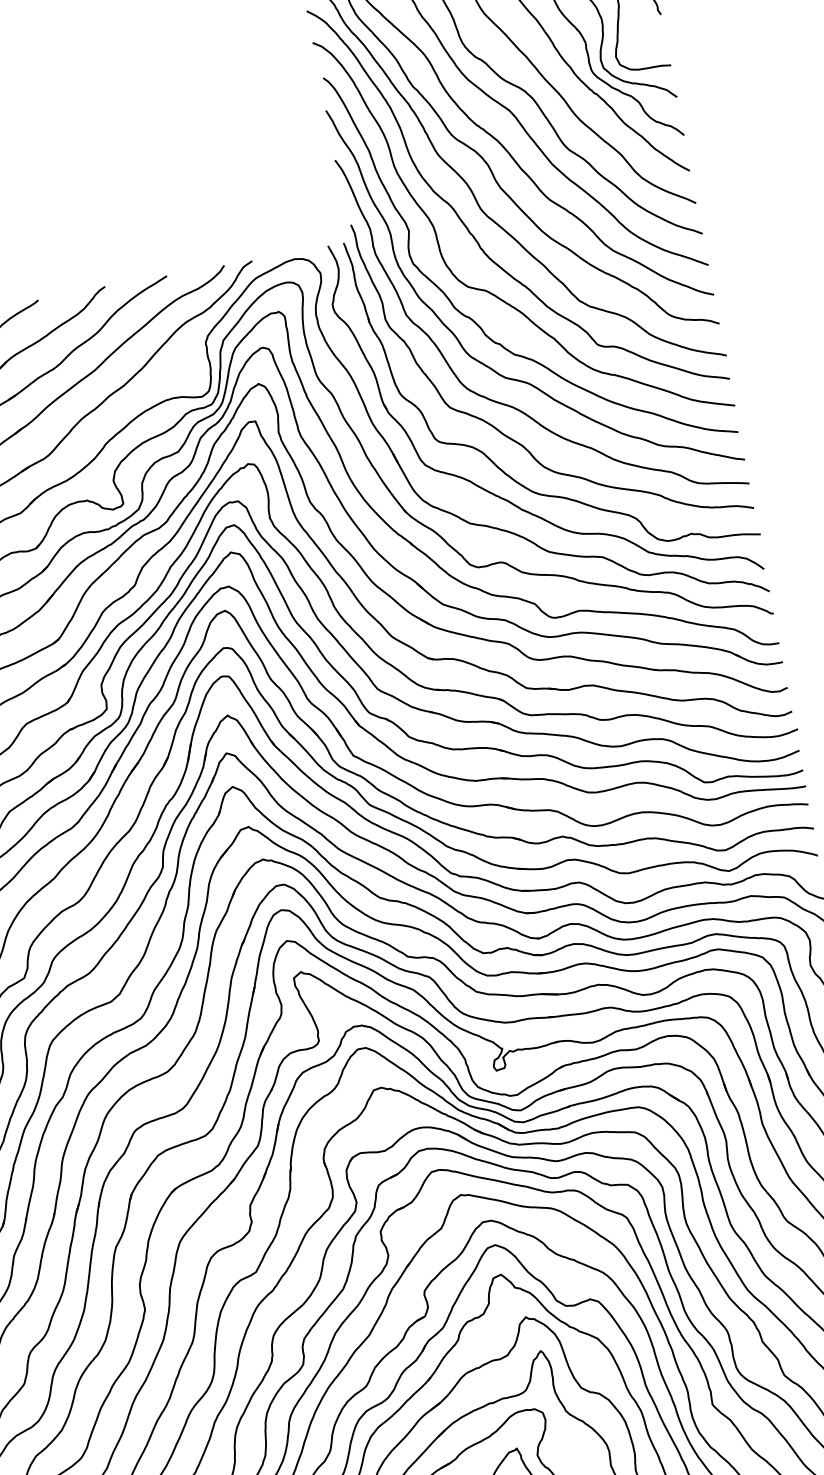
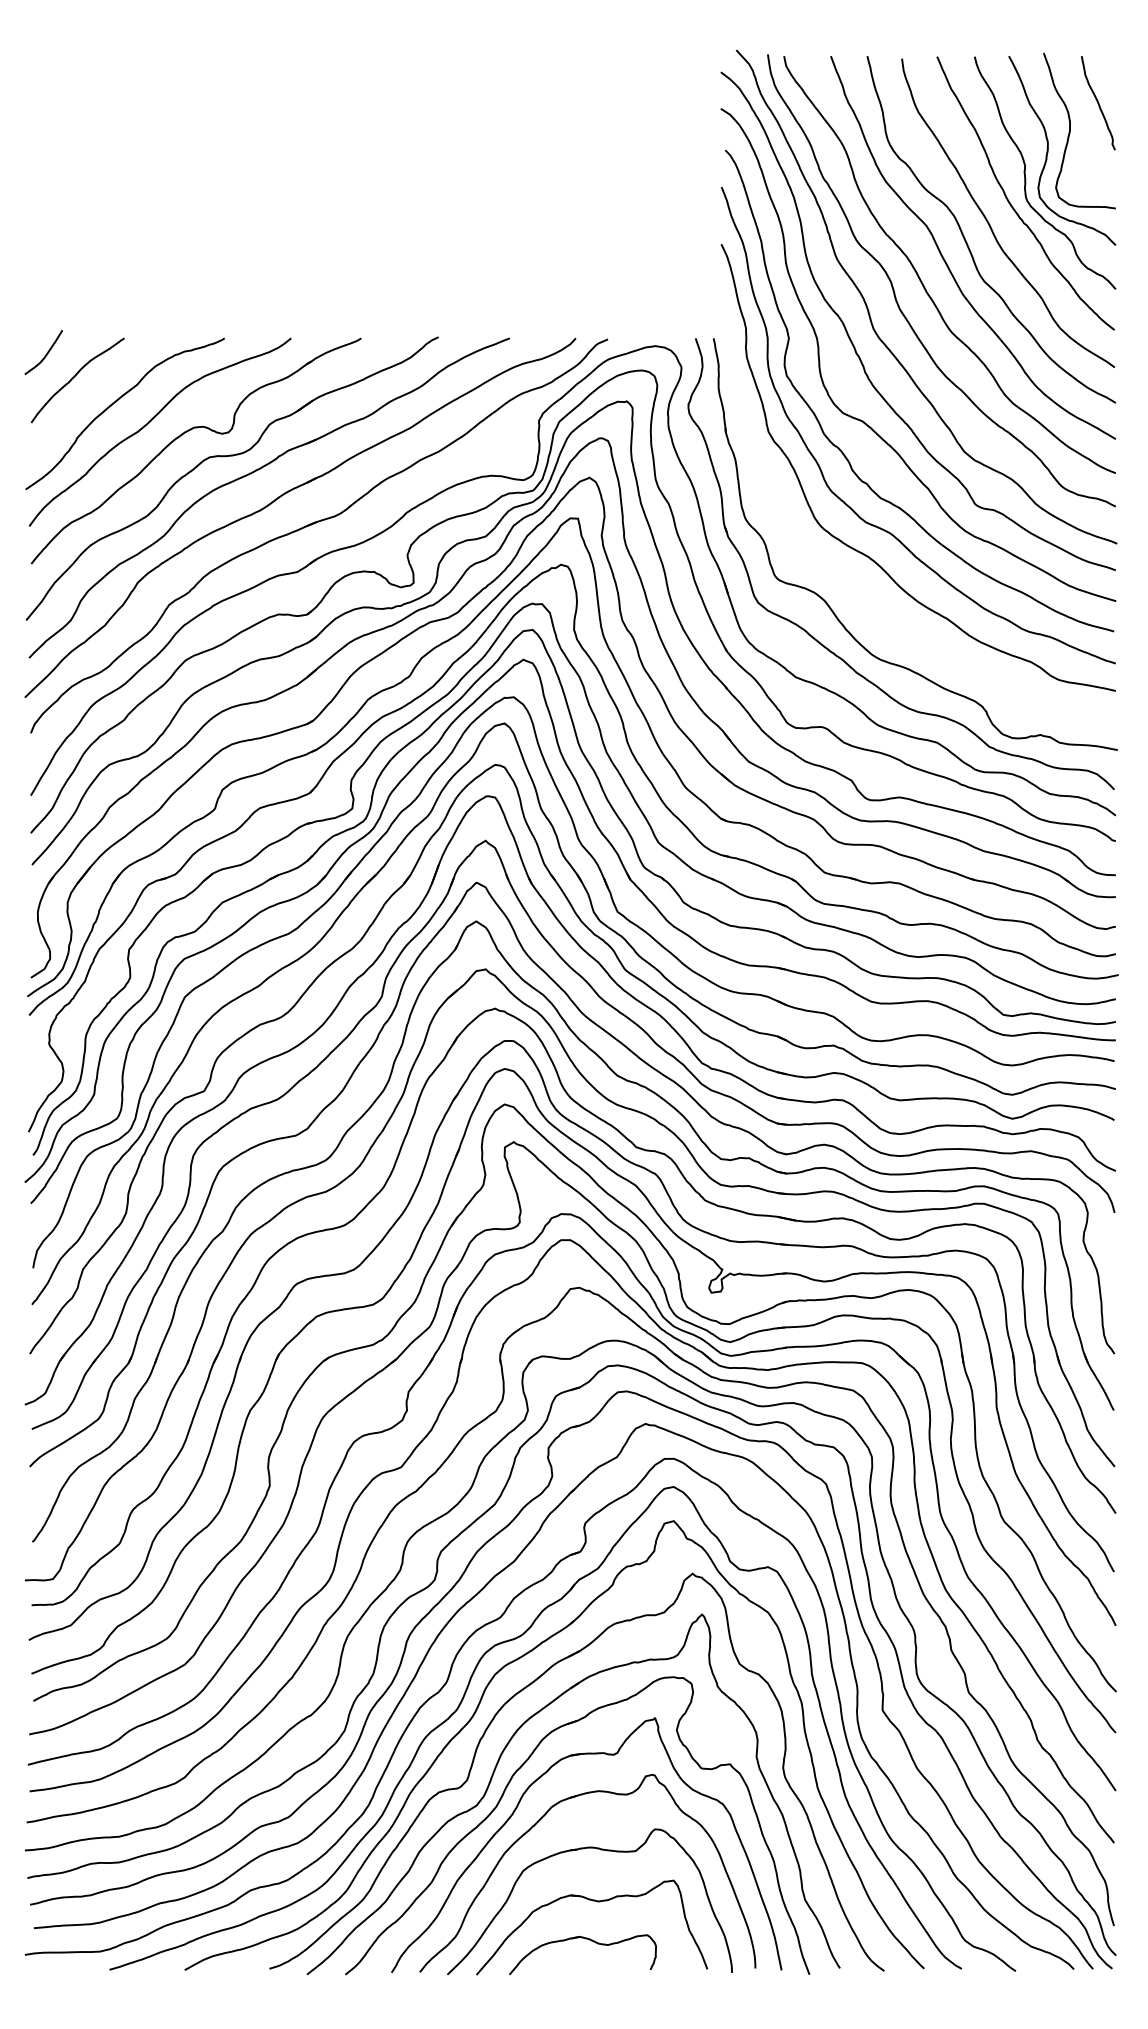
curve: (507, 435) -> (856, 587), removed

